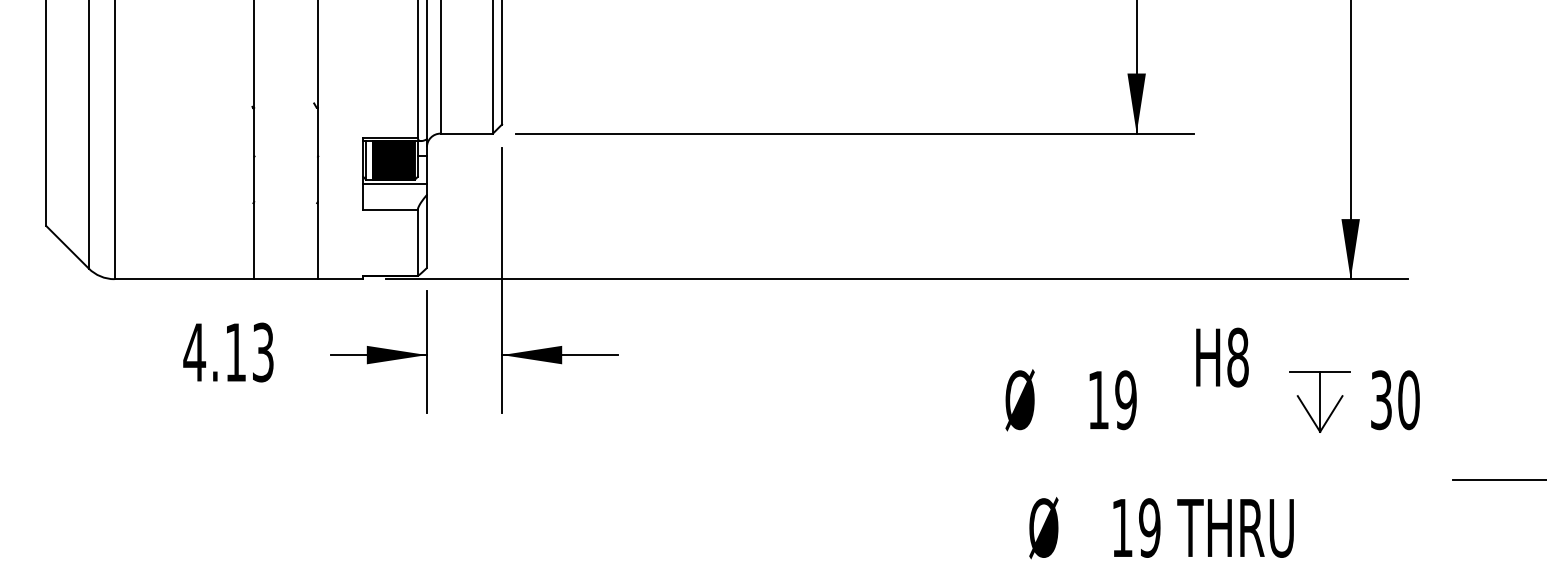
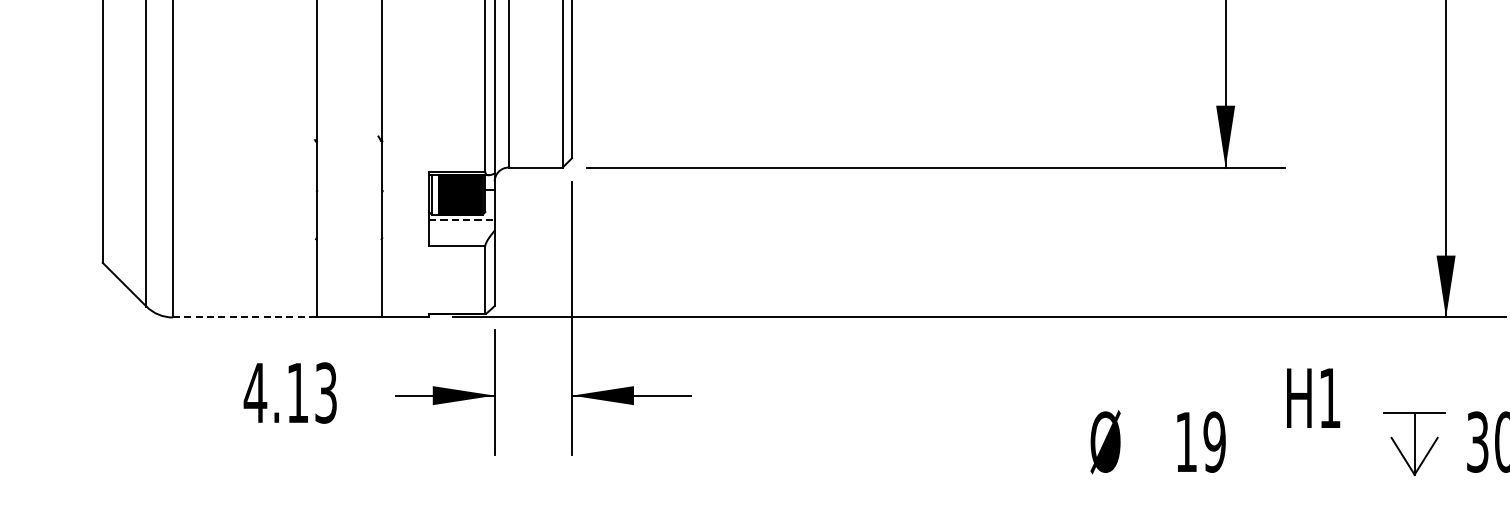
line: (395, 184) -> (462, 219), solid -> dashed
line: (184, 279) -> (245, 317), solid -> dashed
text: (1237, 357) -> (1329, 398), H8 -> H1

